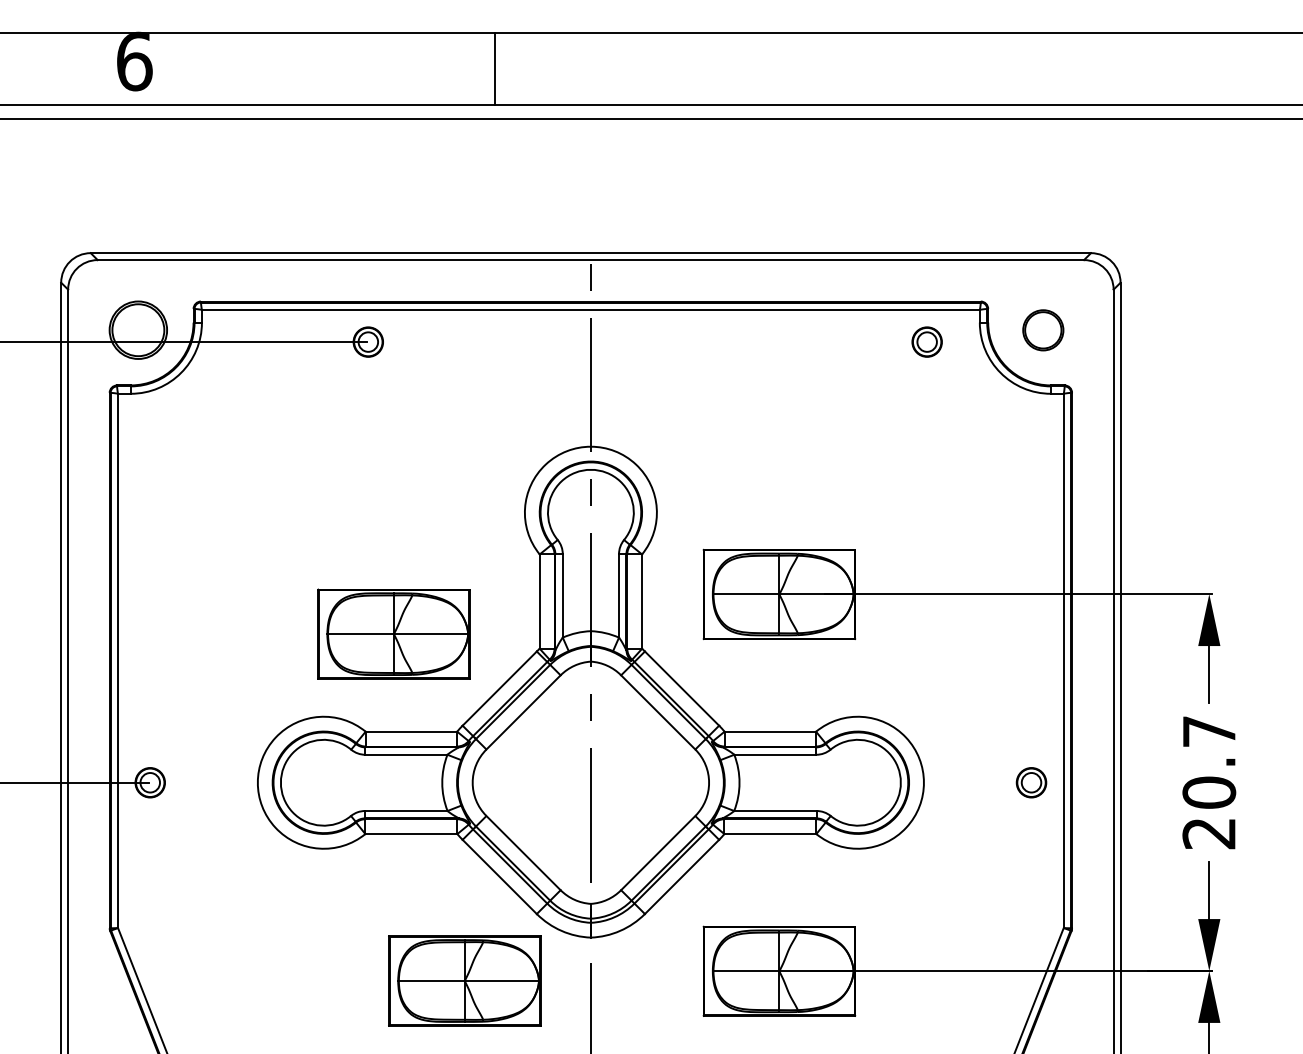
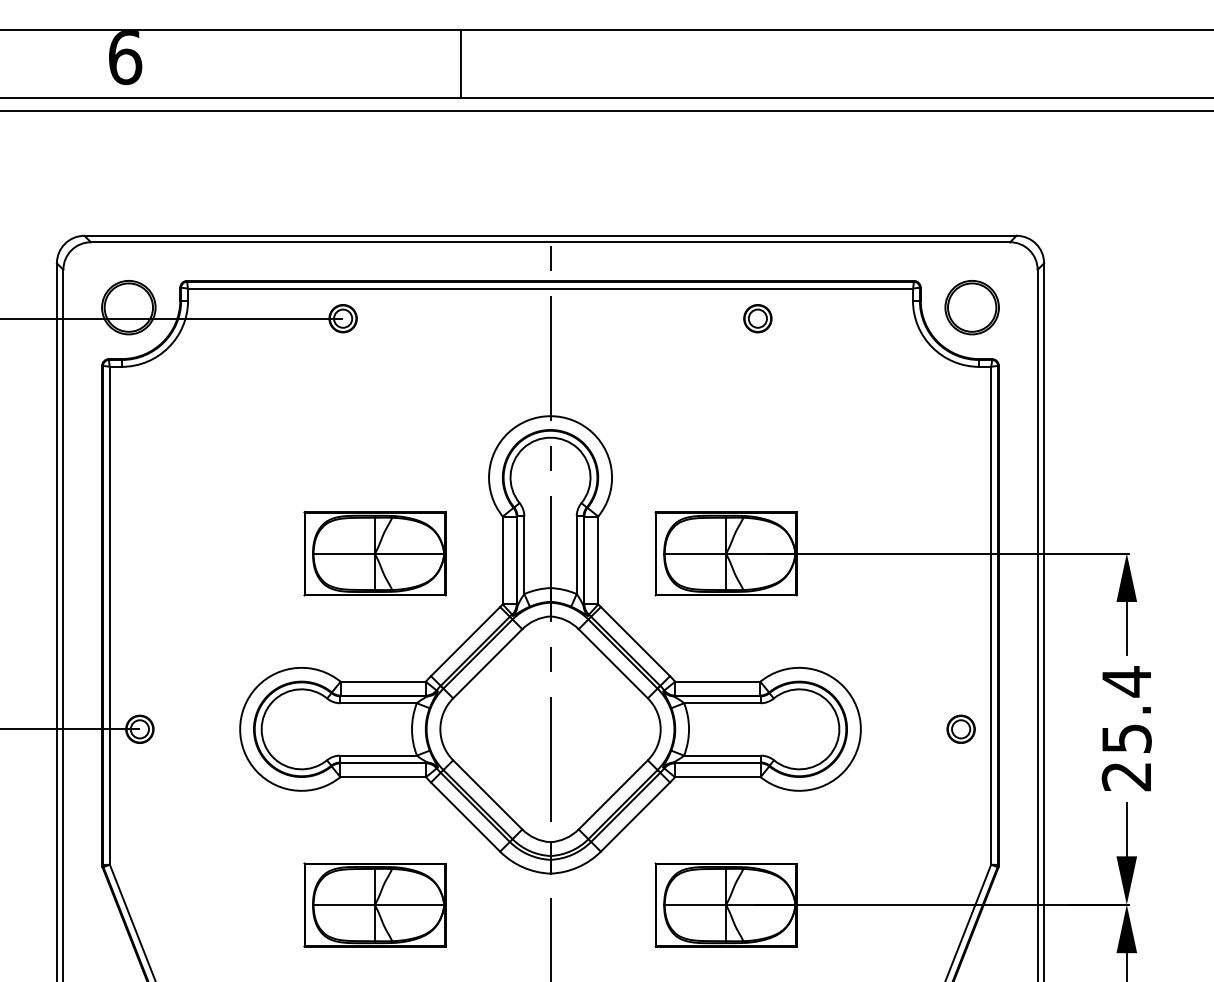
part: (1042, 330) -> (971, 307), size x1.43
part: (926, 341) -> (757, 318), moved
part: (393, 633) -> (374, 553), moved
text: (1208, 761) -> (1126, 709), 20.7 -> 25.4
part: (464, 980) -> (374, 904), moved

